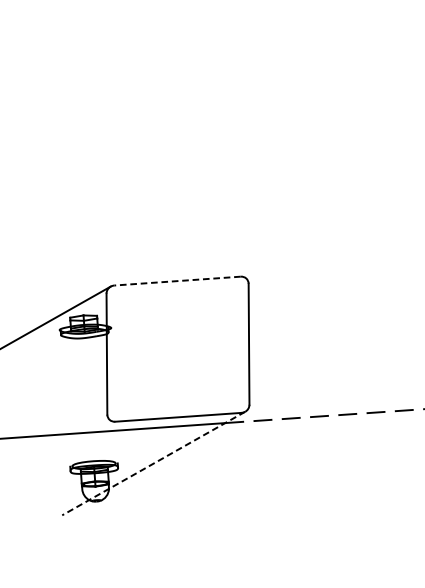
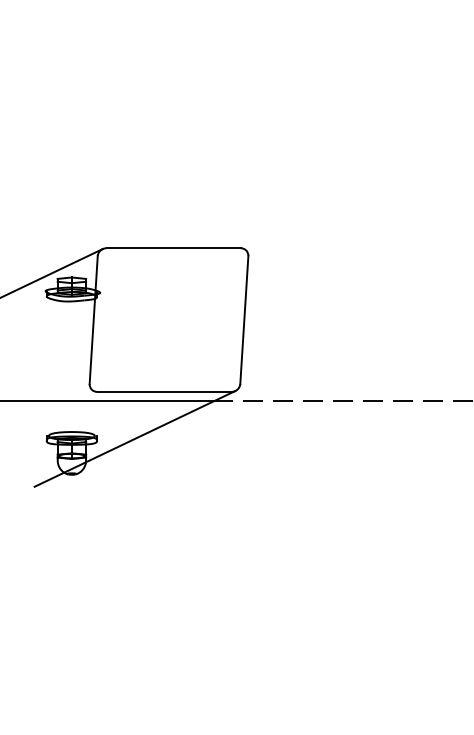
line: (177, 281) -> (173, 248), dashed -> solid
line: (153, 464) -> (134, 439), dashed -> solid

